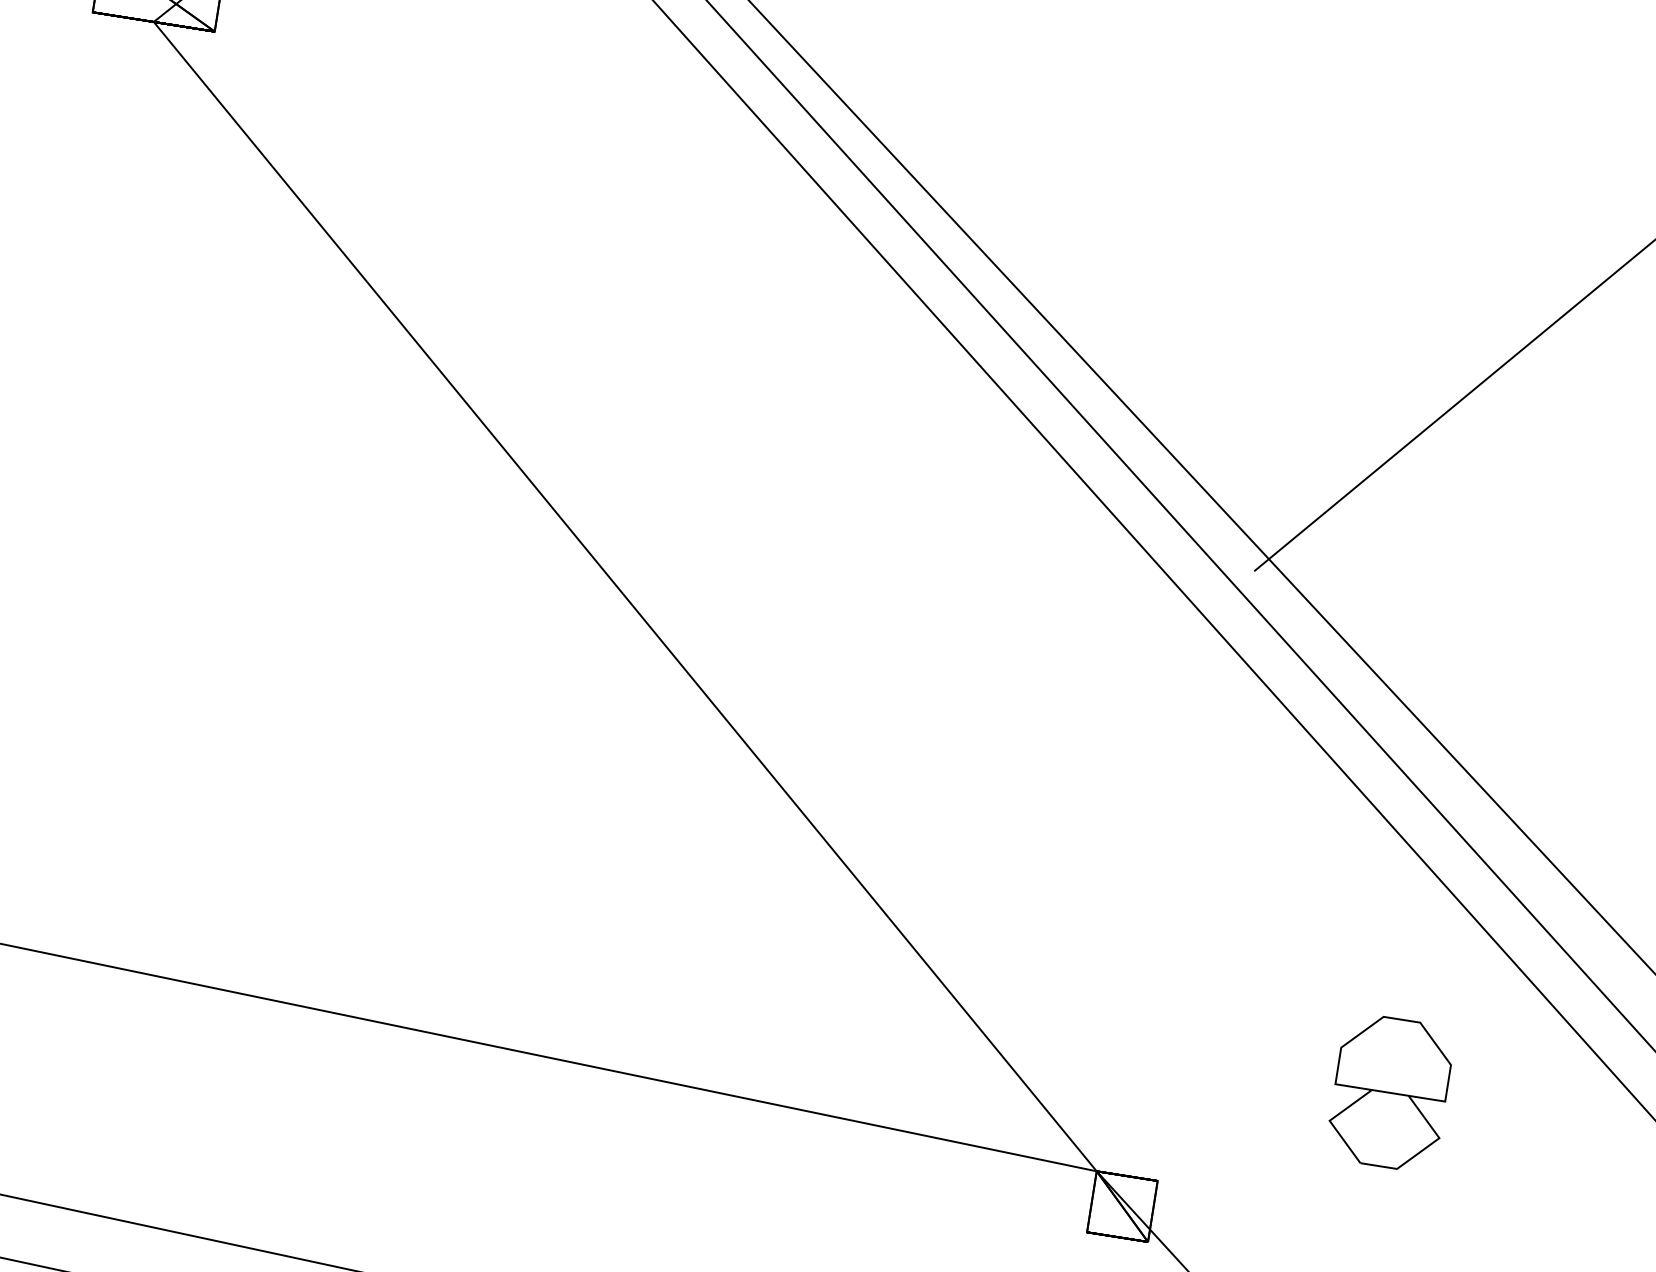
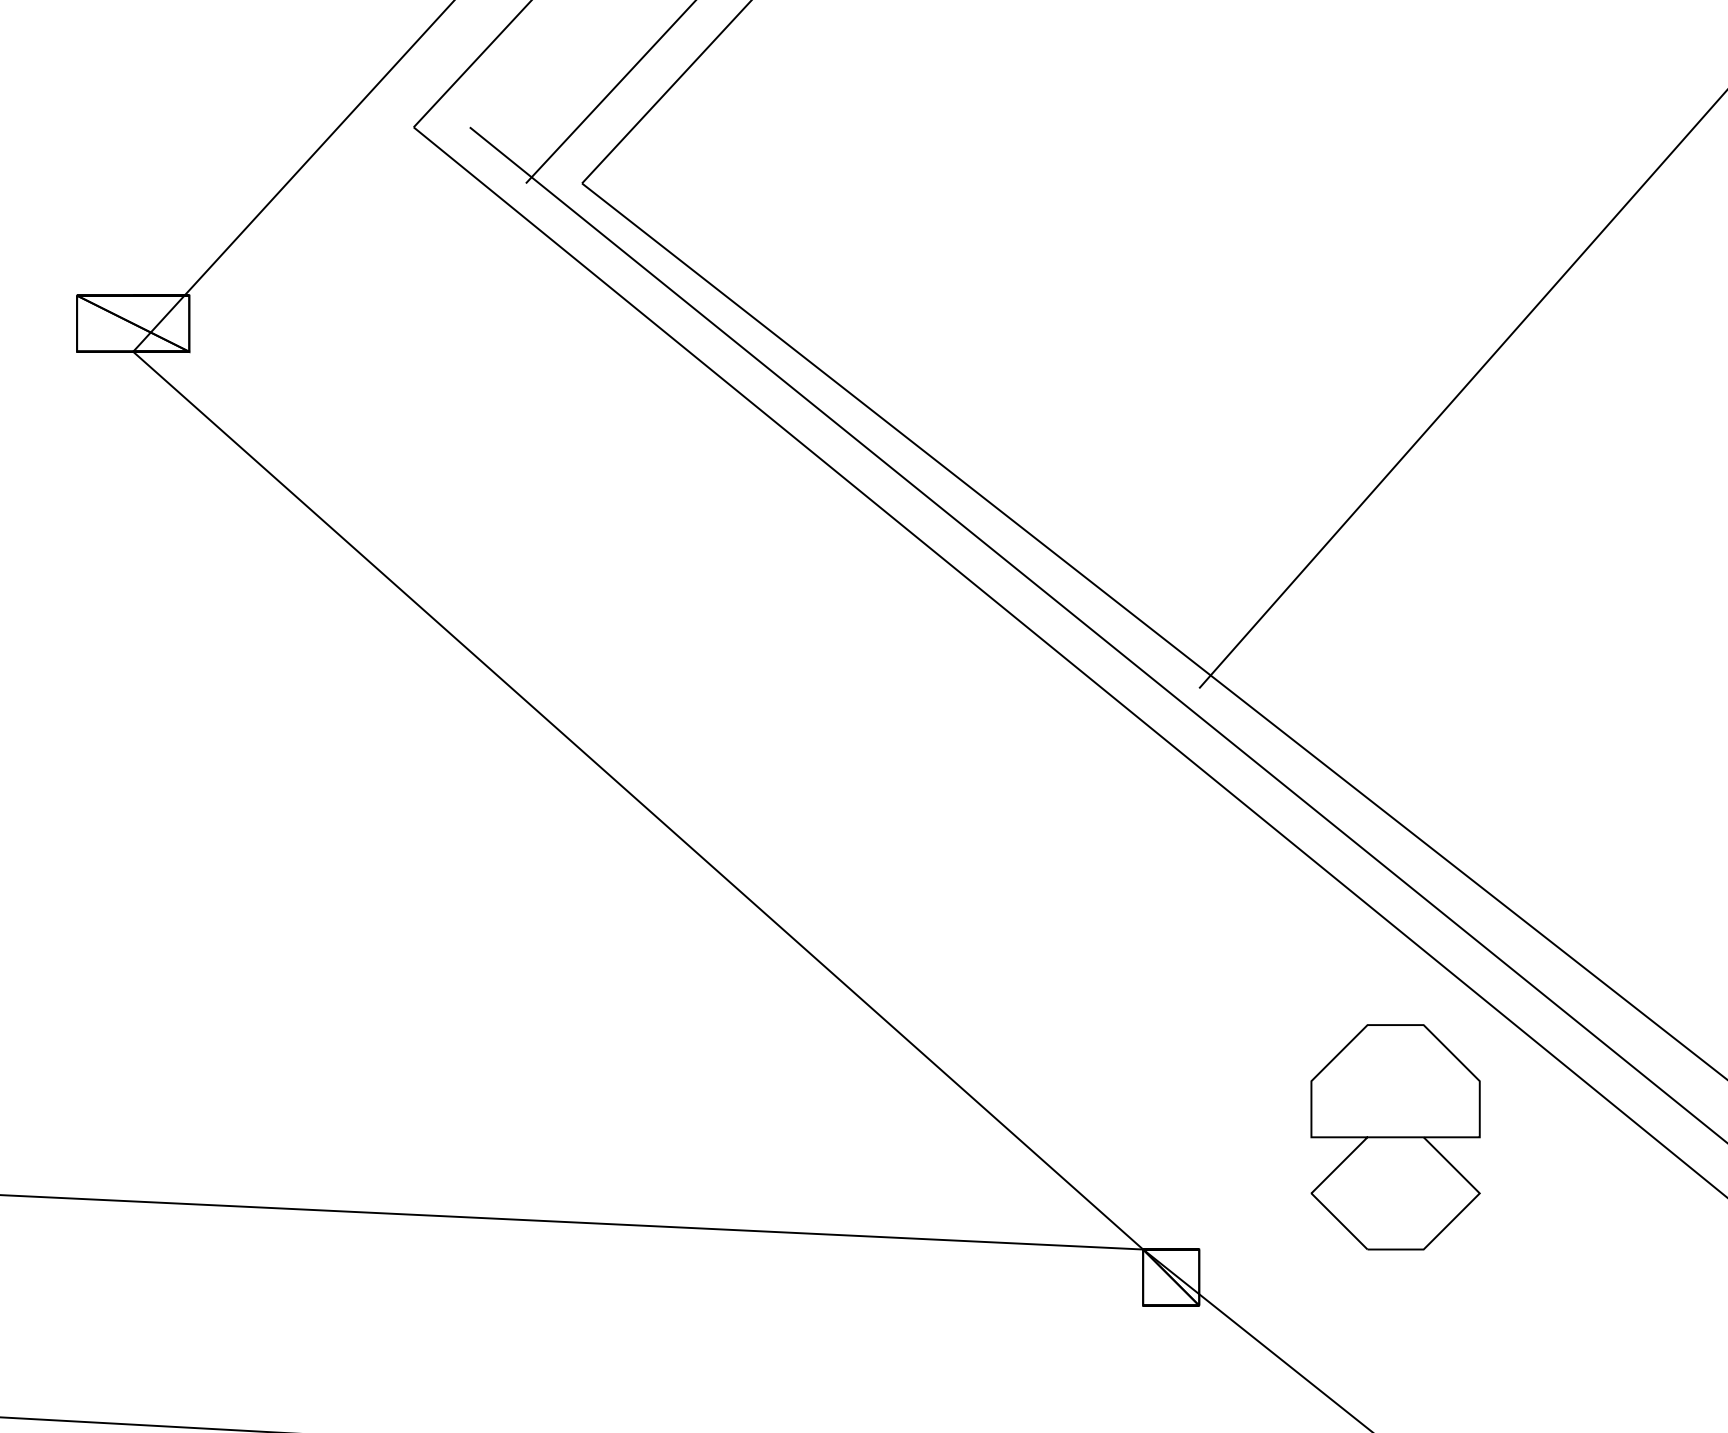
part: (1390, 1093) -> (1395, 1137), size x1.67

